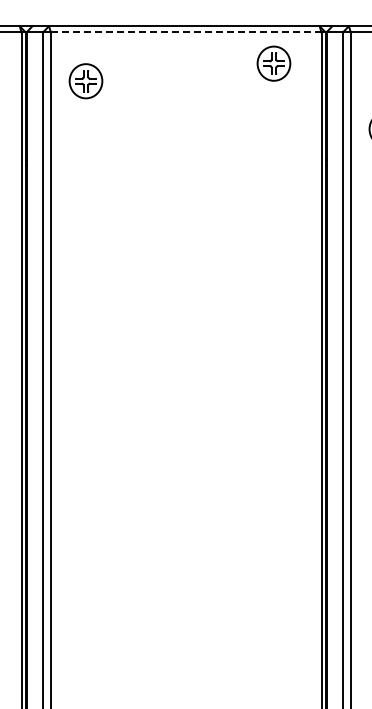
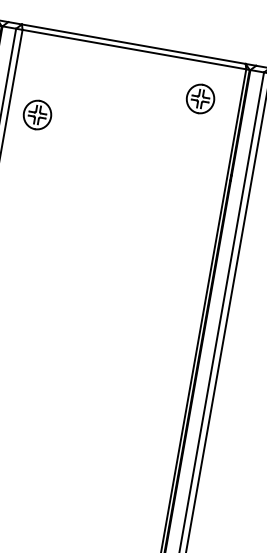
line: (186, 32) -> (134, 49), dashed -> solid
part: (273, 63) -> (200, 98), moved
part: (85, 81) -> (37, 115), moved

